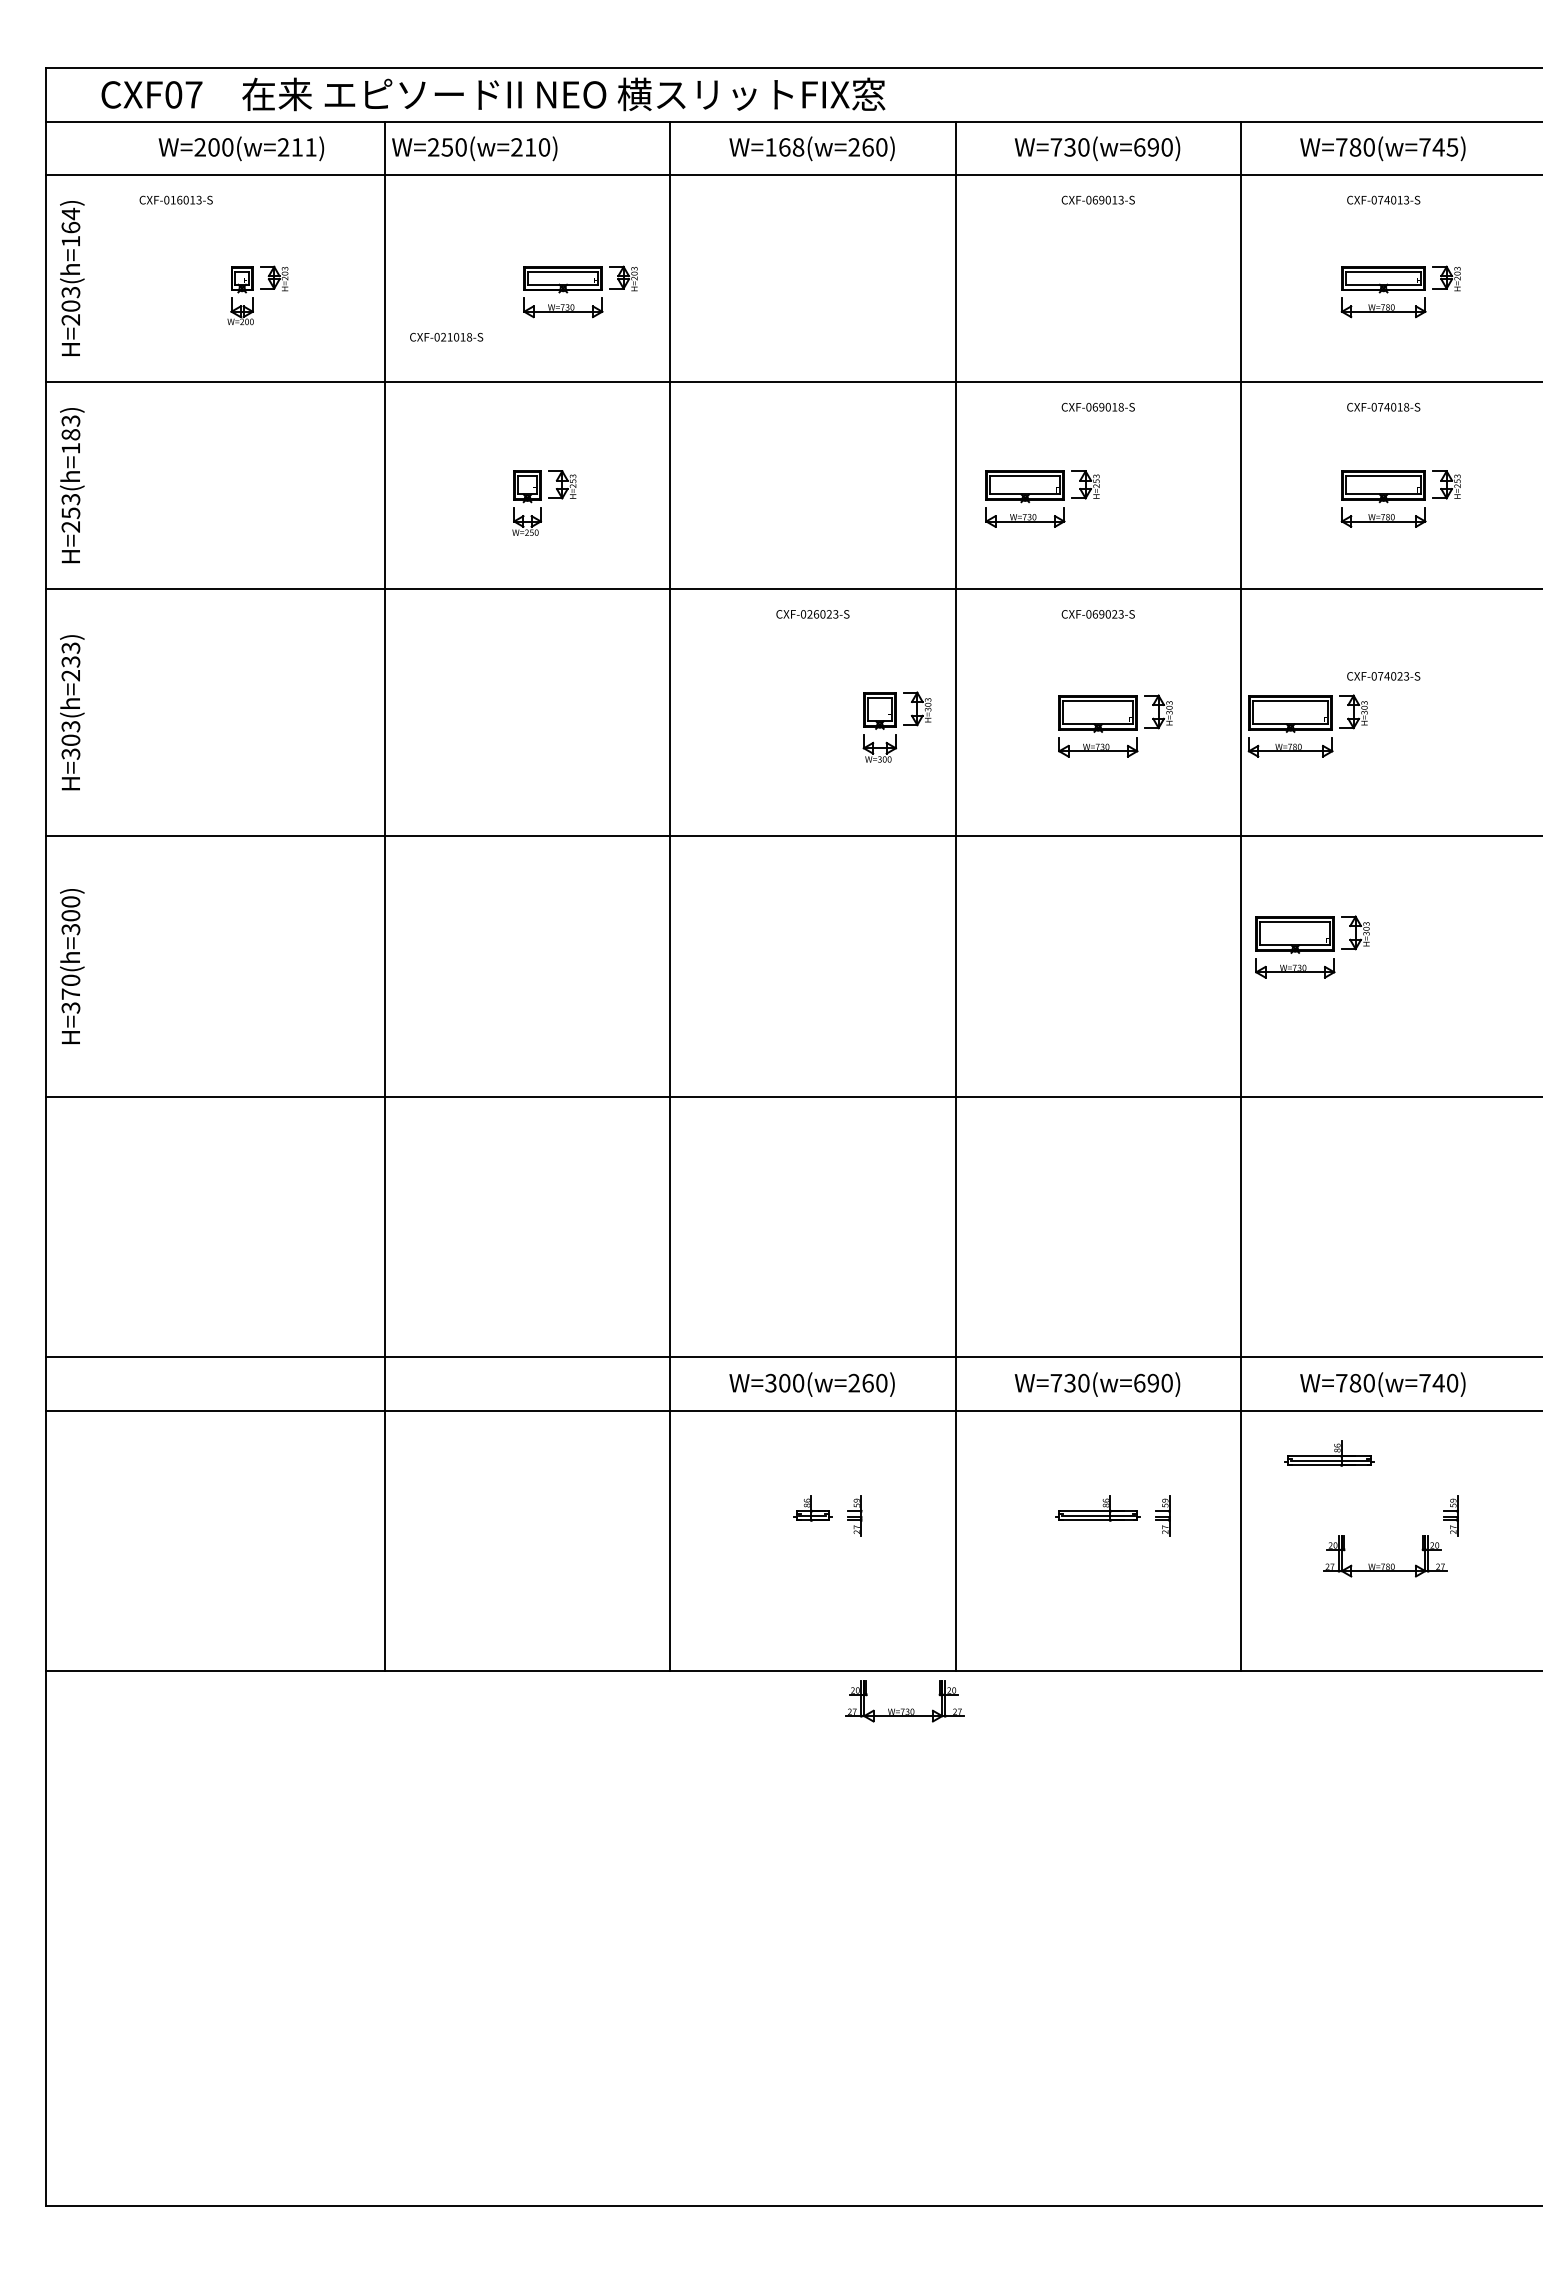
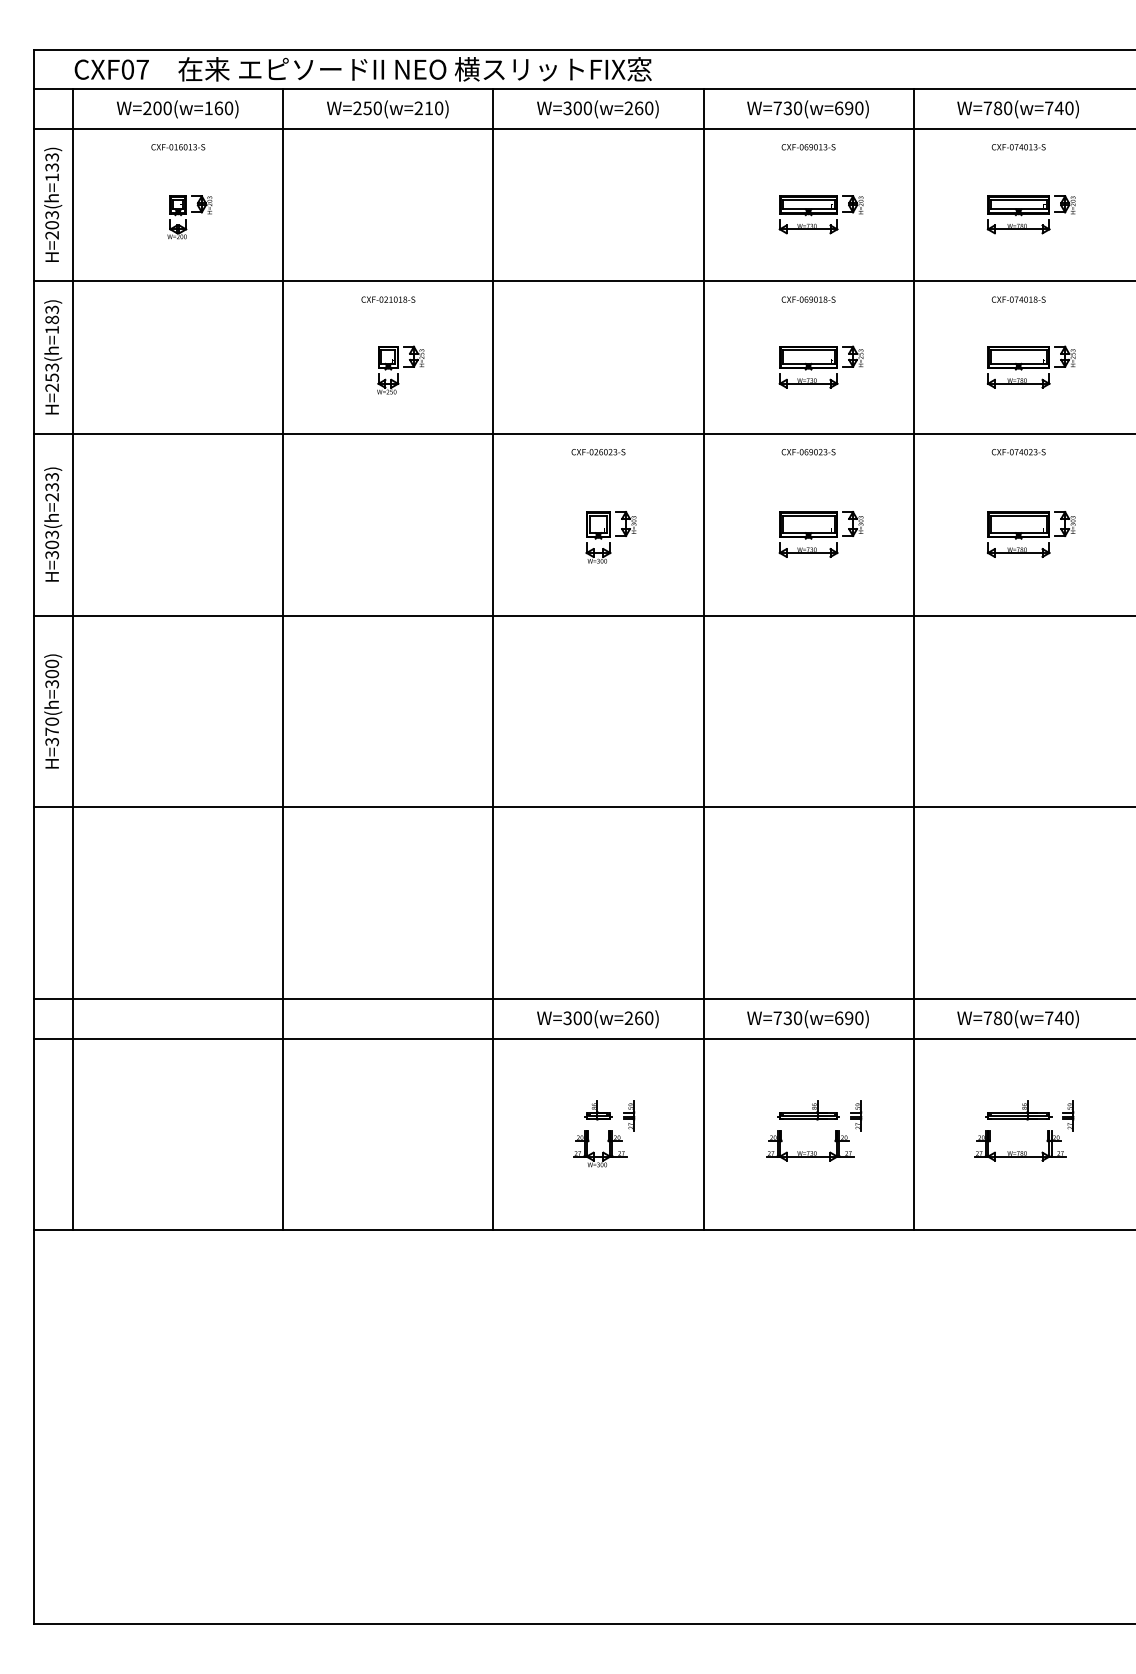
text: (296, 147) -> (218, 108), W=200(w=211) -> W=200(w=160)
text: (784, 147) -> (577, 108), W=168(w=260) -> W=300(w=260)
text: (1452, 147) -> (1069, 108), W=780(w=745) -> W=780(w=740)
text: (474, 148) -> (387, 109), moved
text: (175, 199) -> (177, 146), moved
text: (70, 220) -> (51, 162), H=203(h=164) -> H=203(h=133)
part: (580, 291) -> (821, 214), moved
text: (446, 336) -> (388, 299), moved
part: (1042, 498) -> (821, 366), moved
text: (1383, 676) -> (1018, 452), moved
part: (1307, 725) -> (1031, 534), moved
part: (896, 726) -> (610, 536), moved
line: (99, 896) -> (73, 659), added
part: (1312, 946) -> (966, 696), removed
part: (1329, 1453) -> (1018, 1110), moved
part: (819, 1564) -> (603, 1151), added
part: (904, 1708) -> (809, 1151), moved

